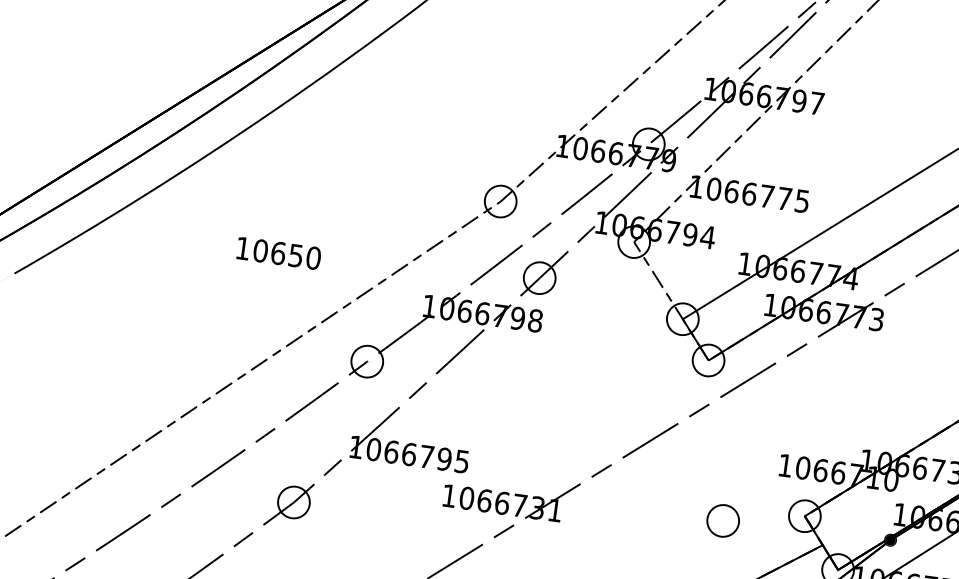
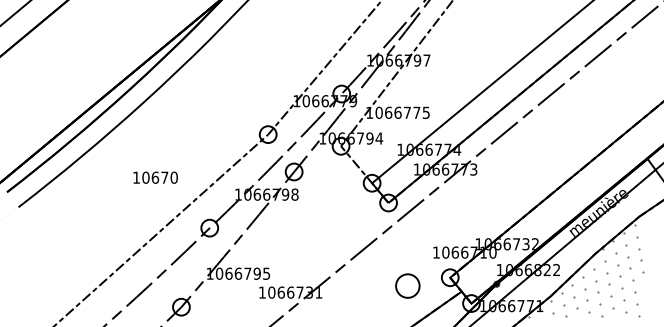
text: (295, 255) -> (164, 177), 10650 -> 10670
part: (722, 519) -> (407, 285), size x1.4

